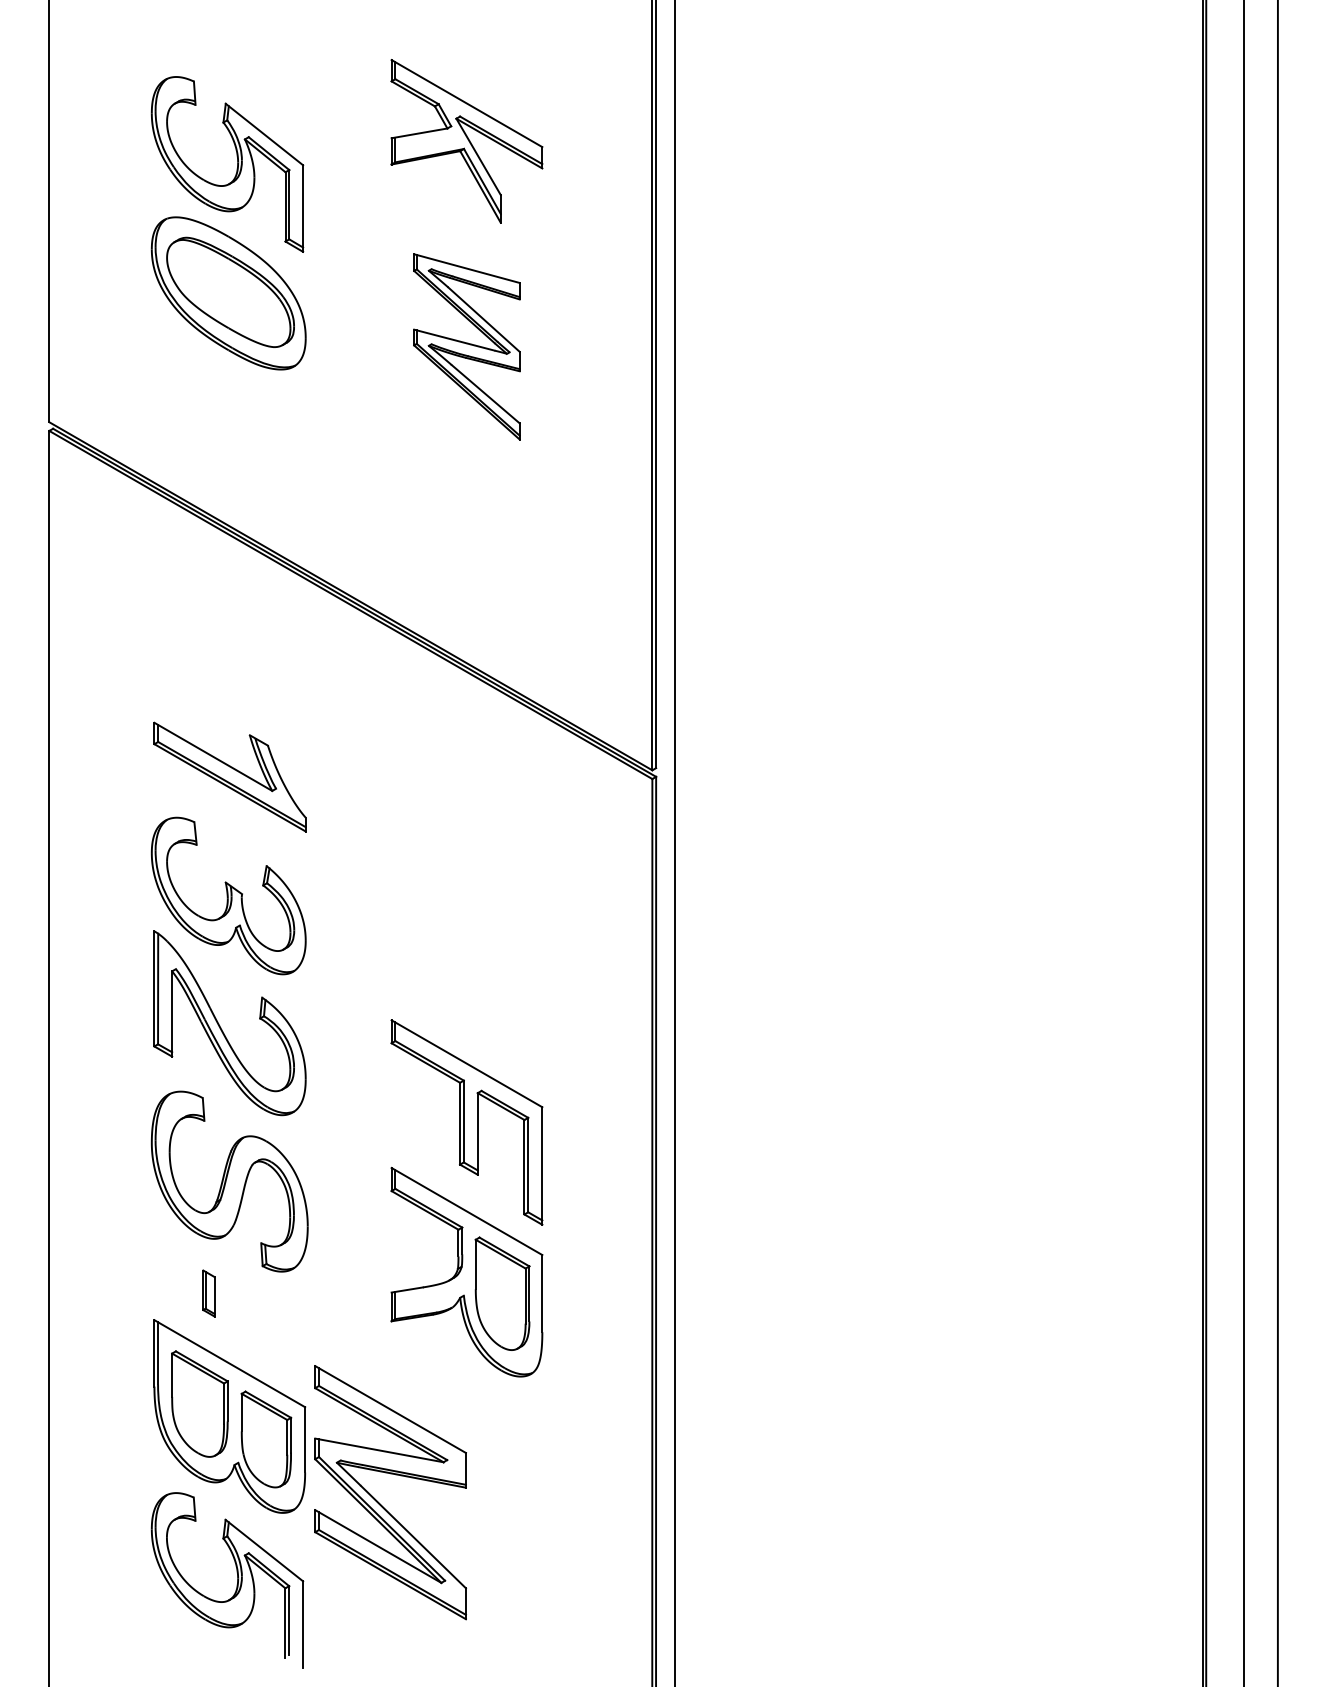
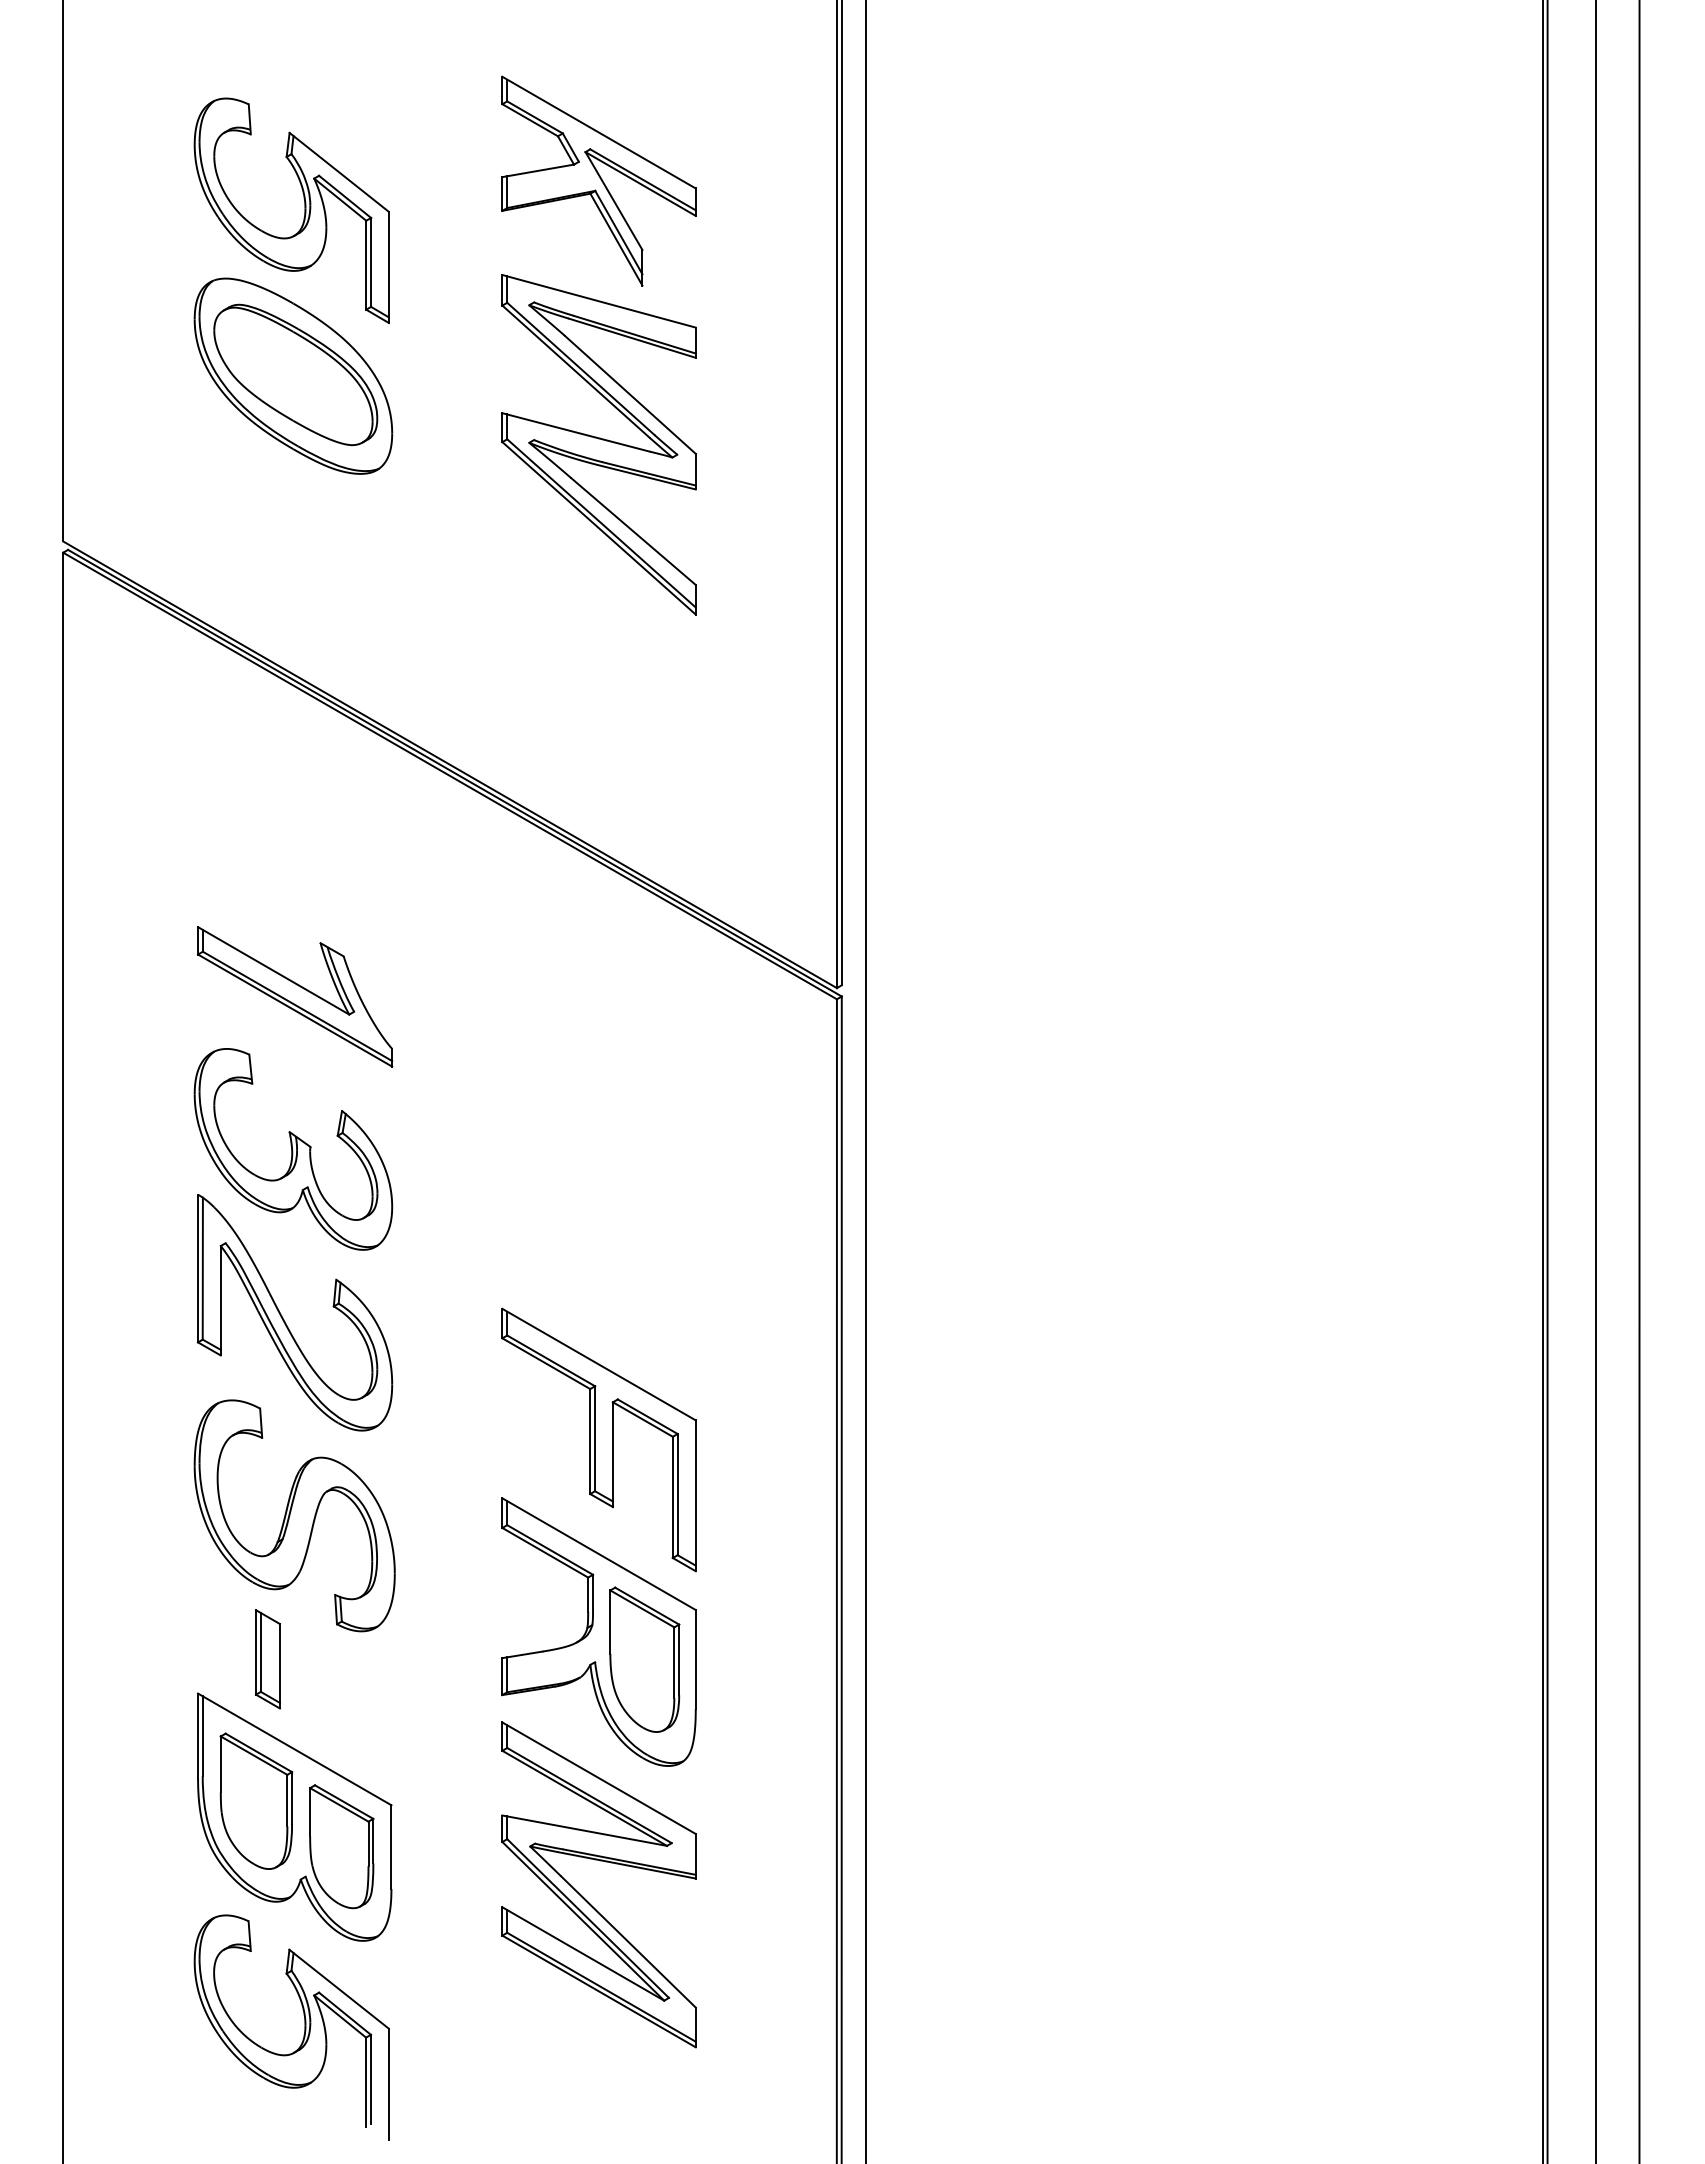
part: (466, 346) -> (598, 444), size x1.43
part: (208, 1293) -> (267, 1659), size x1.67
part: (379, 1502) -> (584, 1897), moved

